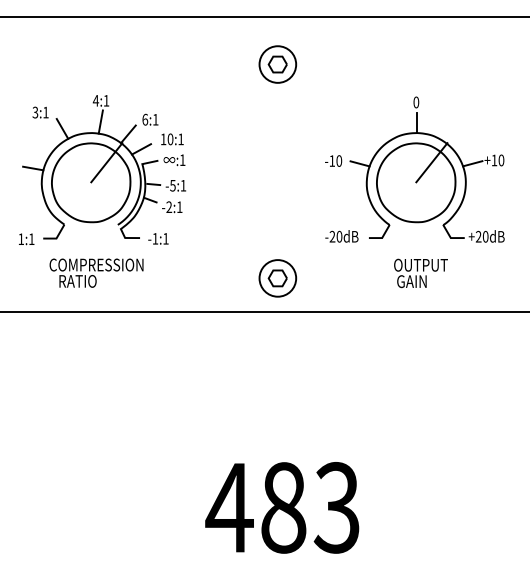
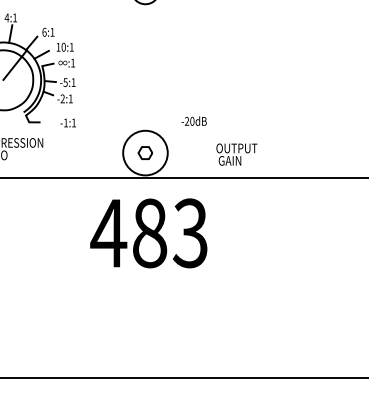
part: (414, 169) -> (249, 70), removed
text: (158, 238) -> (68, 122), moved
text: (420, 273) -> (236, 154), moved
circle: (277, 278) -> (145, 153), size x1.6
text: (282, 507) -> (148, 233), moved

